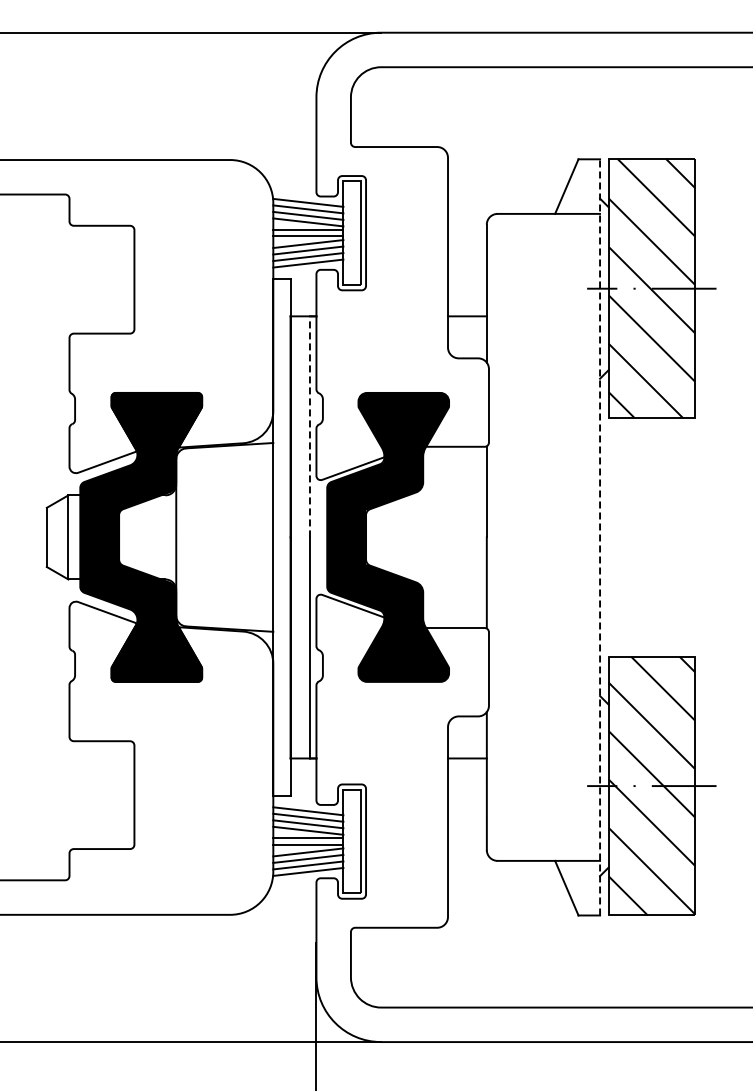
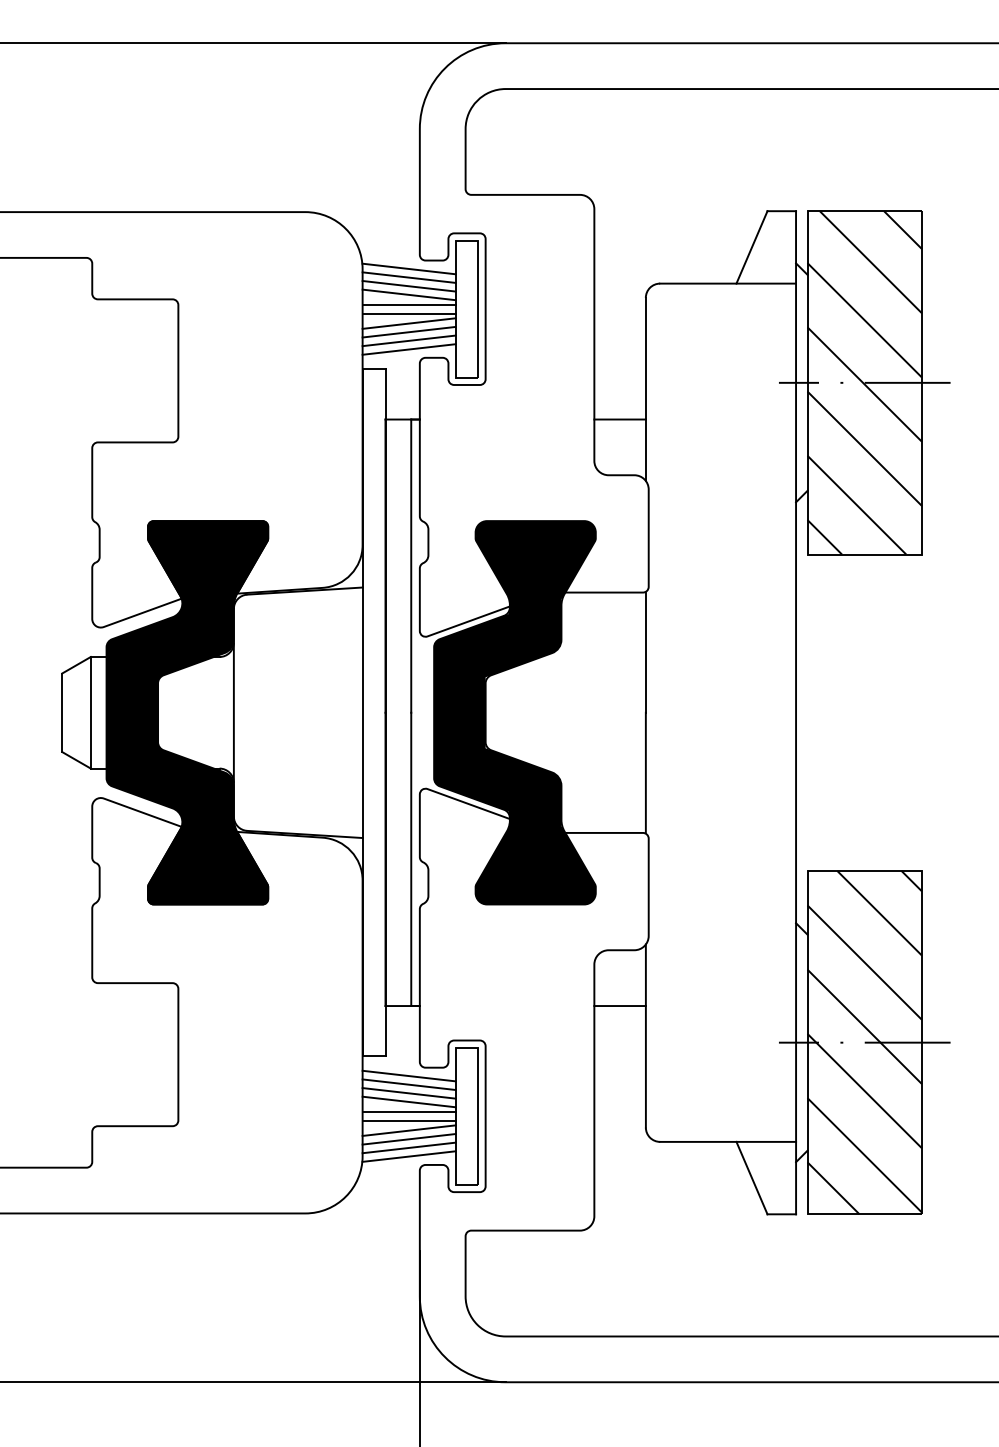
line: (309, 426) -> (410, 565), dashed -> solid
line: (600, 536) -> (796, 711), dashed -> solid

